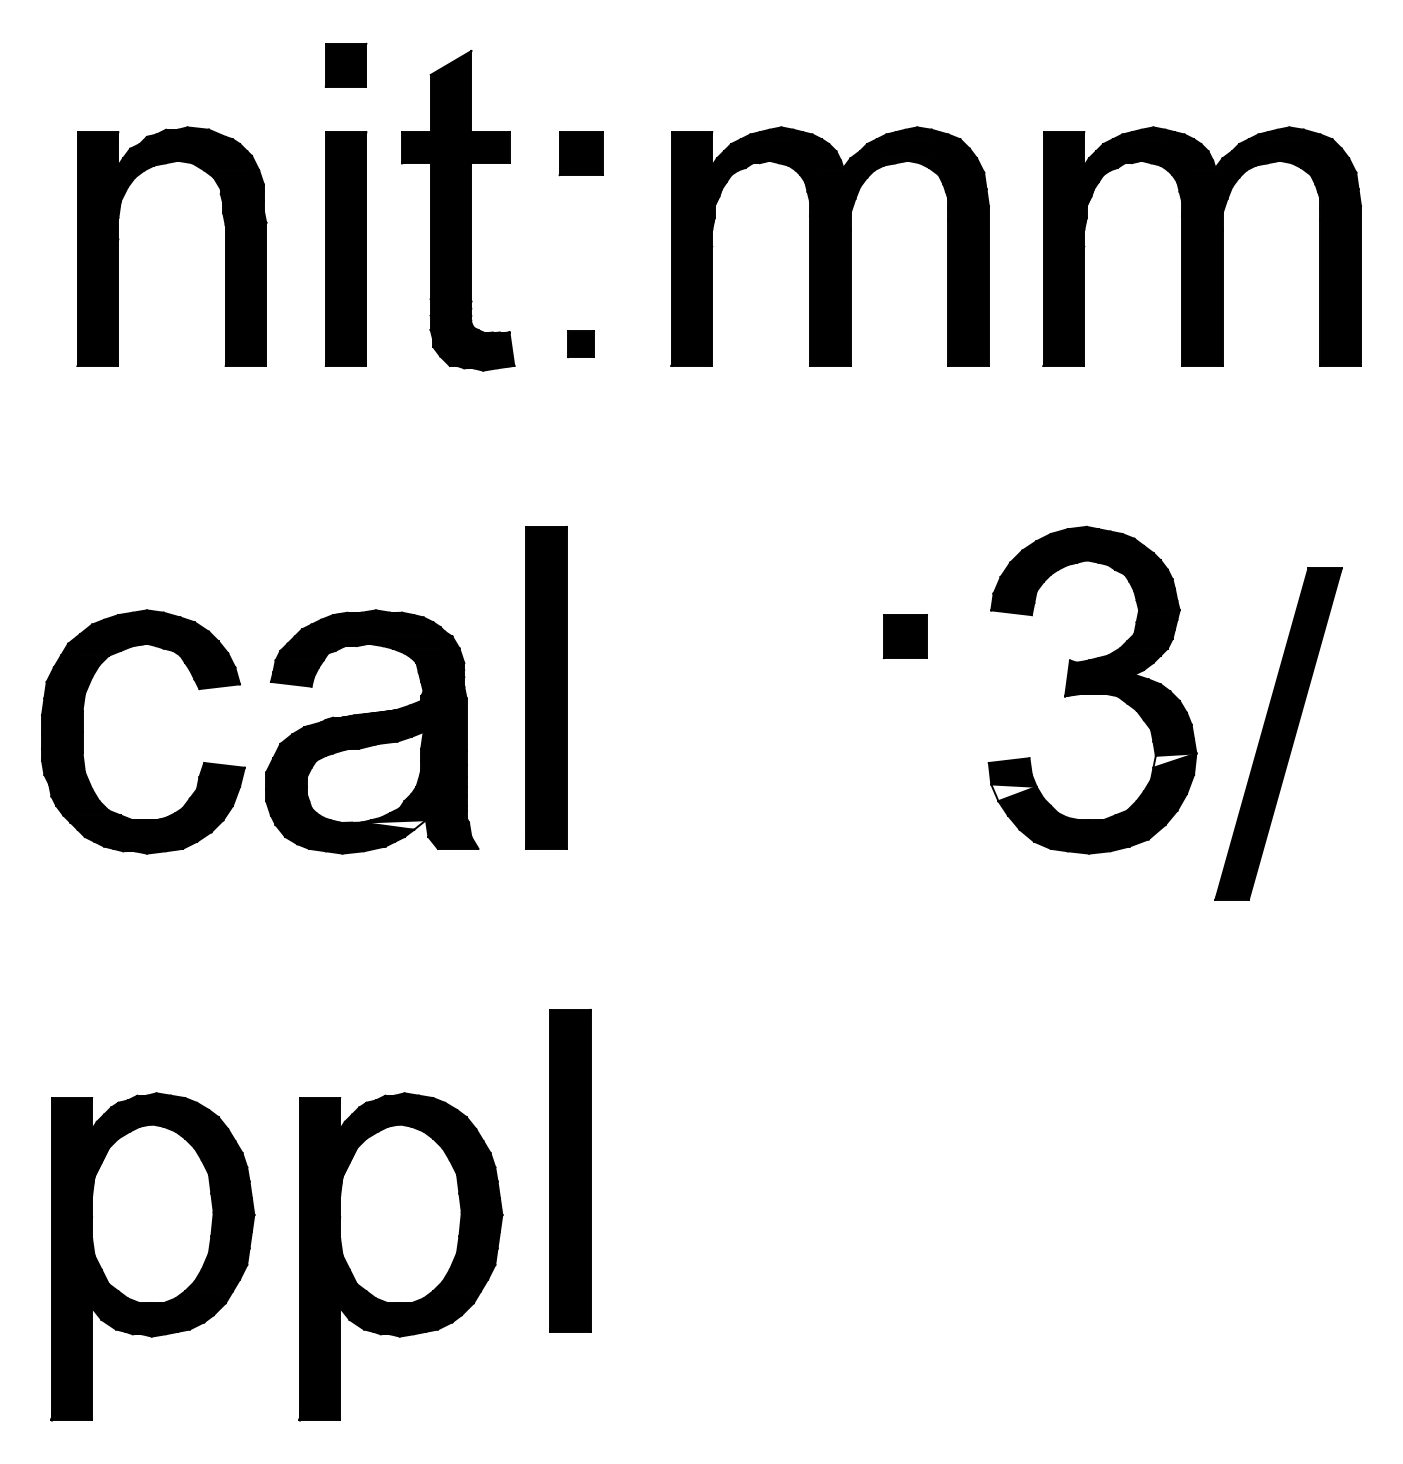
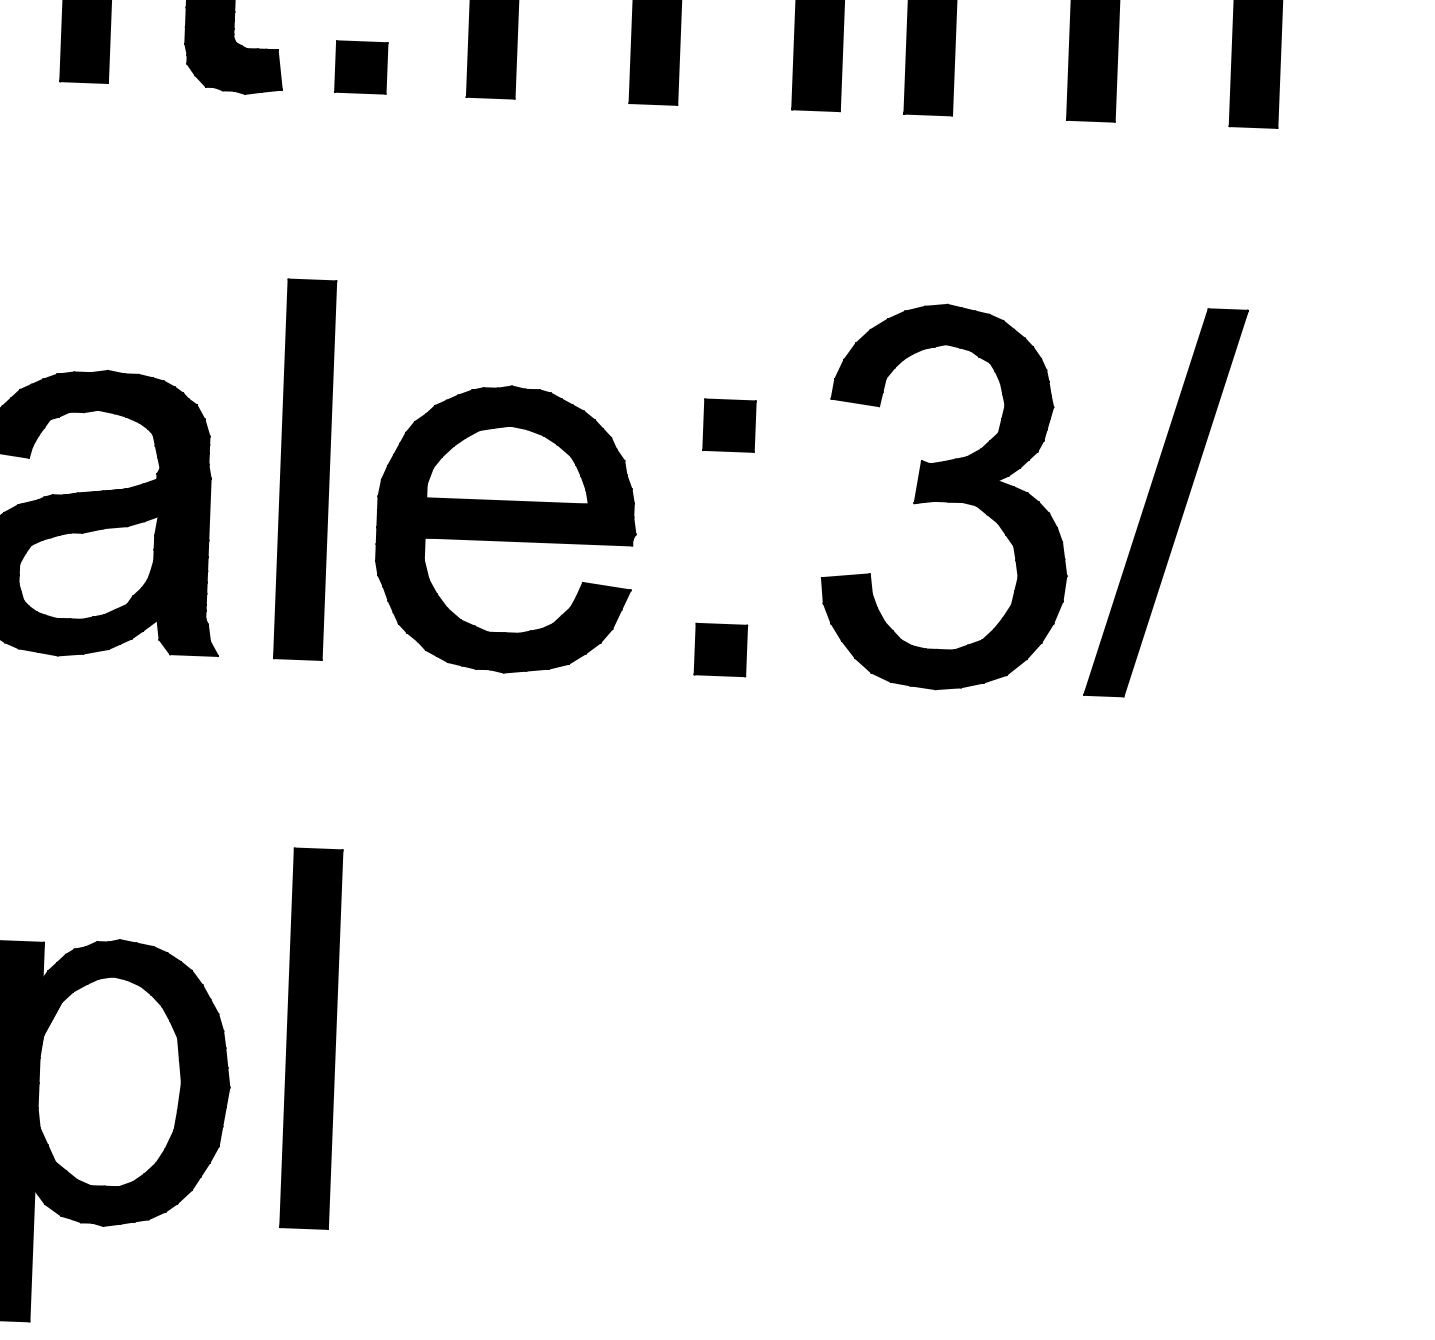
part: (580, 343) -> (360, 66), size x1.67
part: (719, 731) -> (506, 528), added
part: (1278, 733) -> (1165, 502), moved
fill: (1174, 760) -> (1040, 583), added
fill: (1013, 792) -> (849, 613), added
fill: (393, 824) -> (119, 623), added
part: (904, 826) -> (719, 648), added

